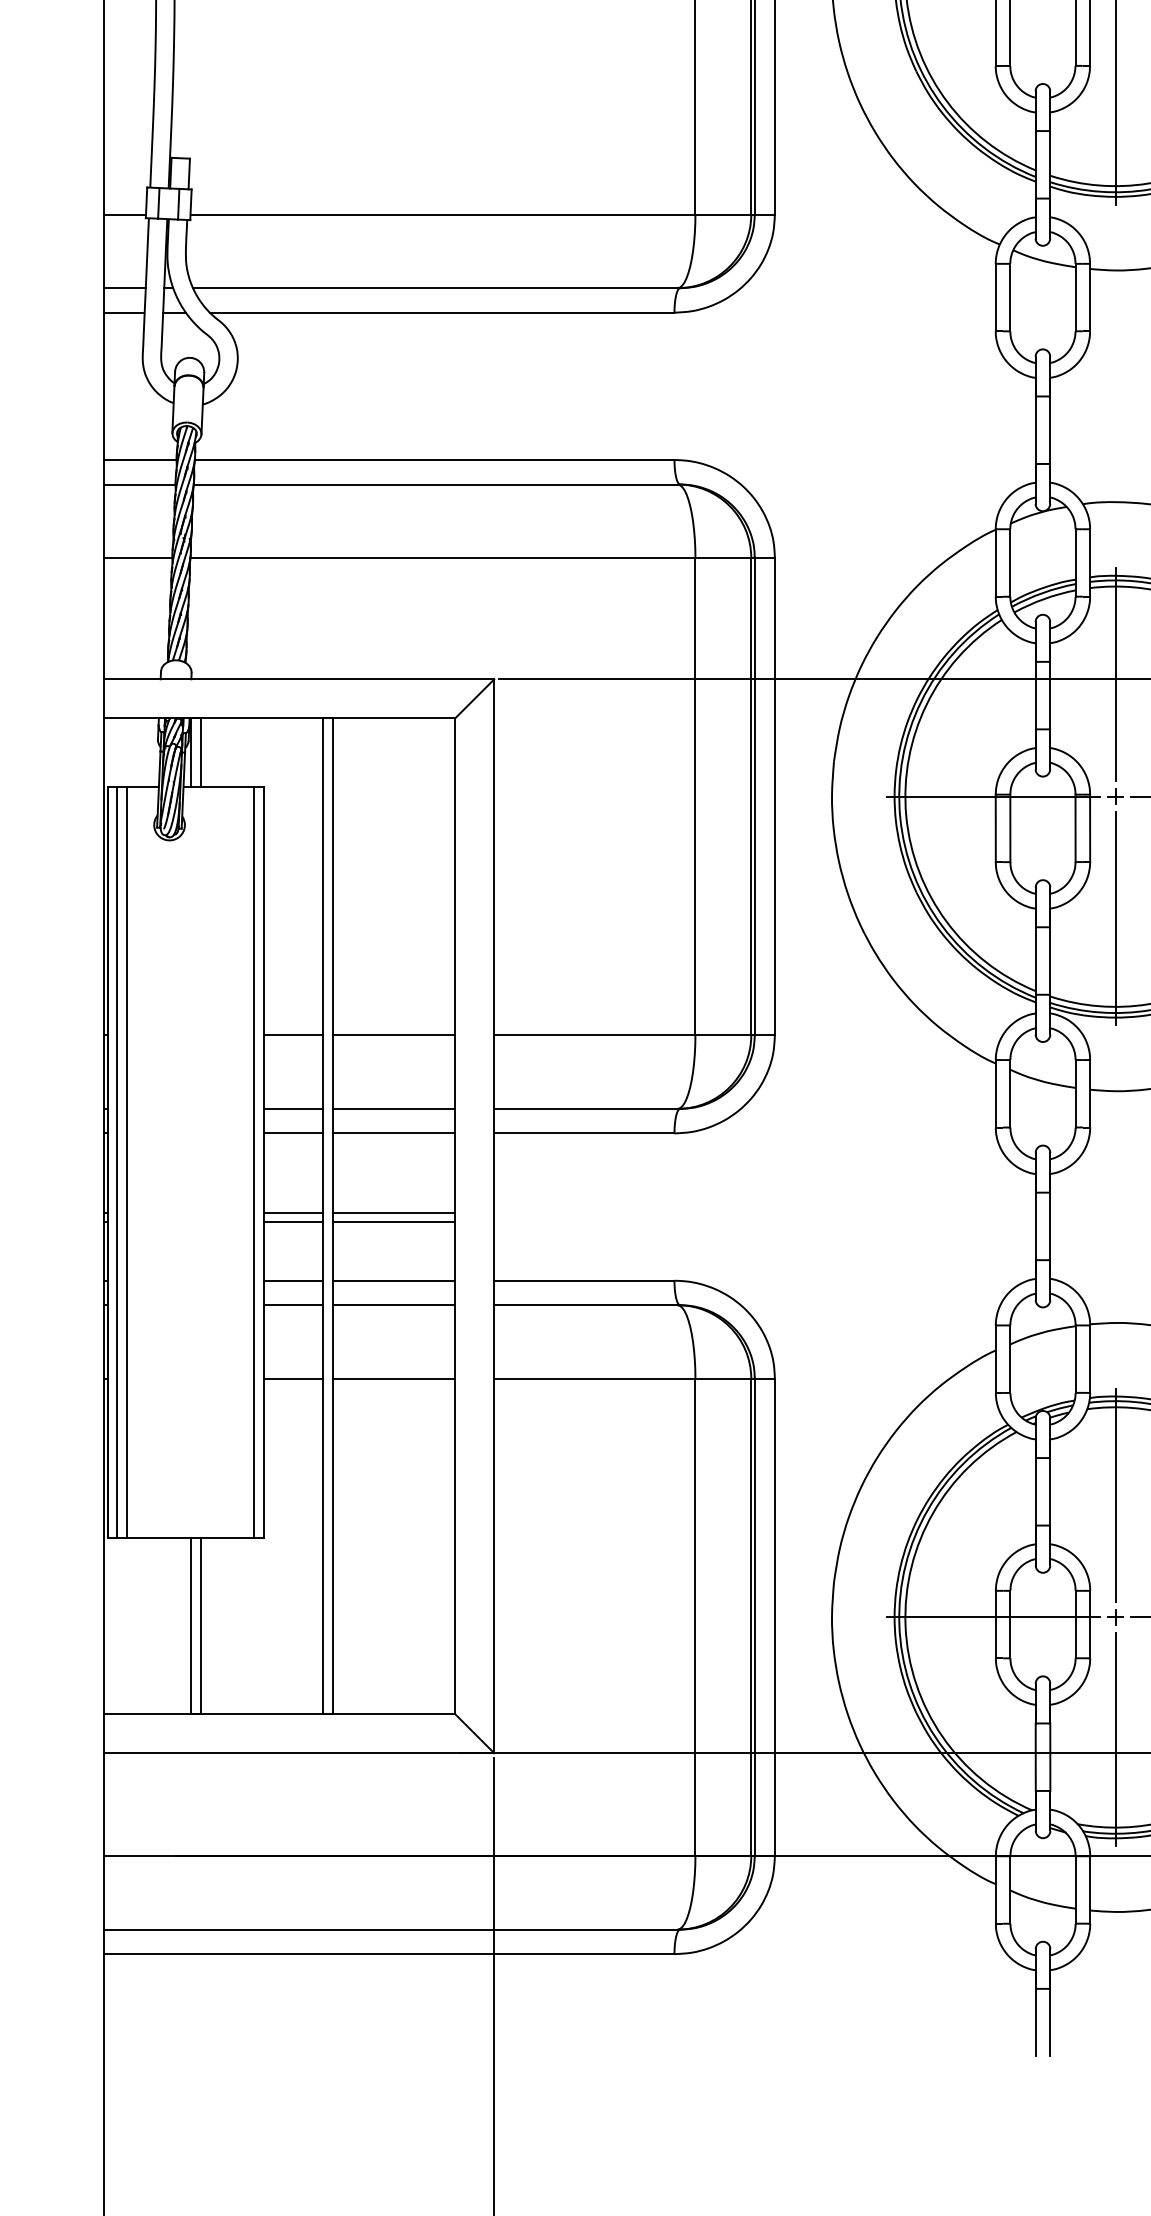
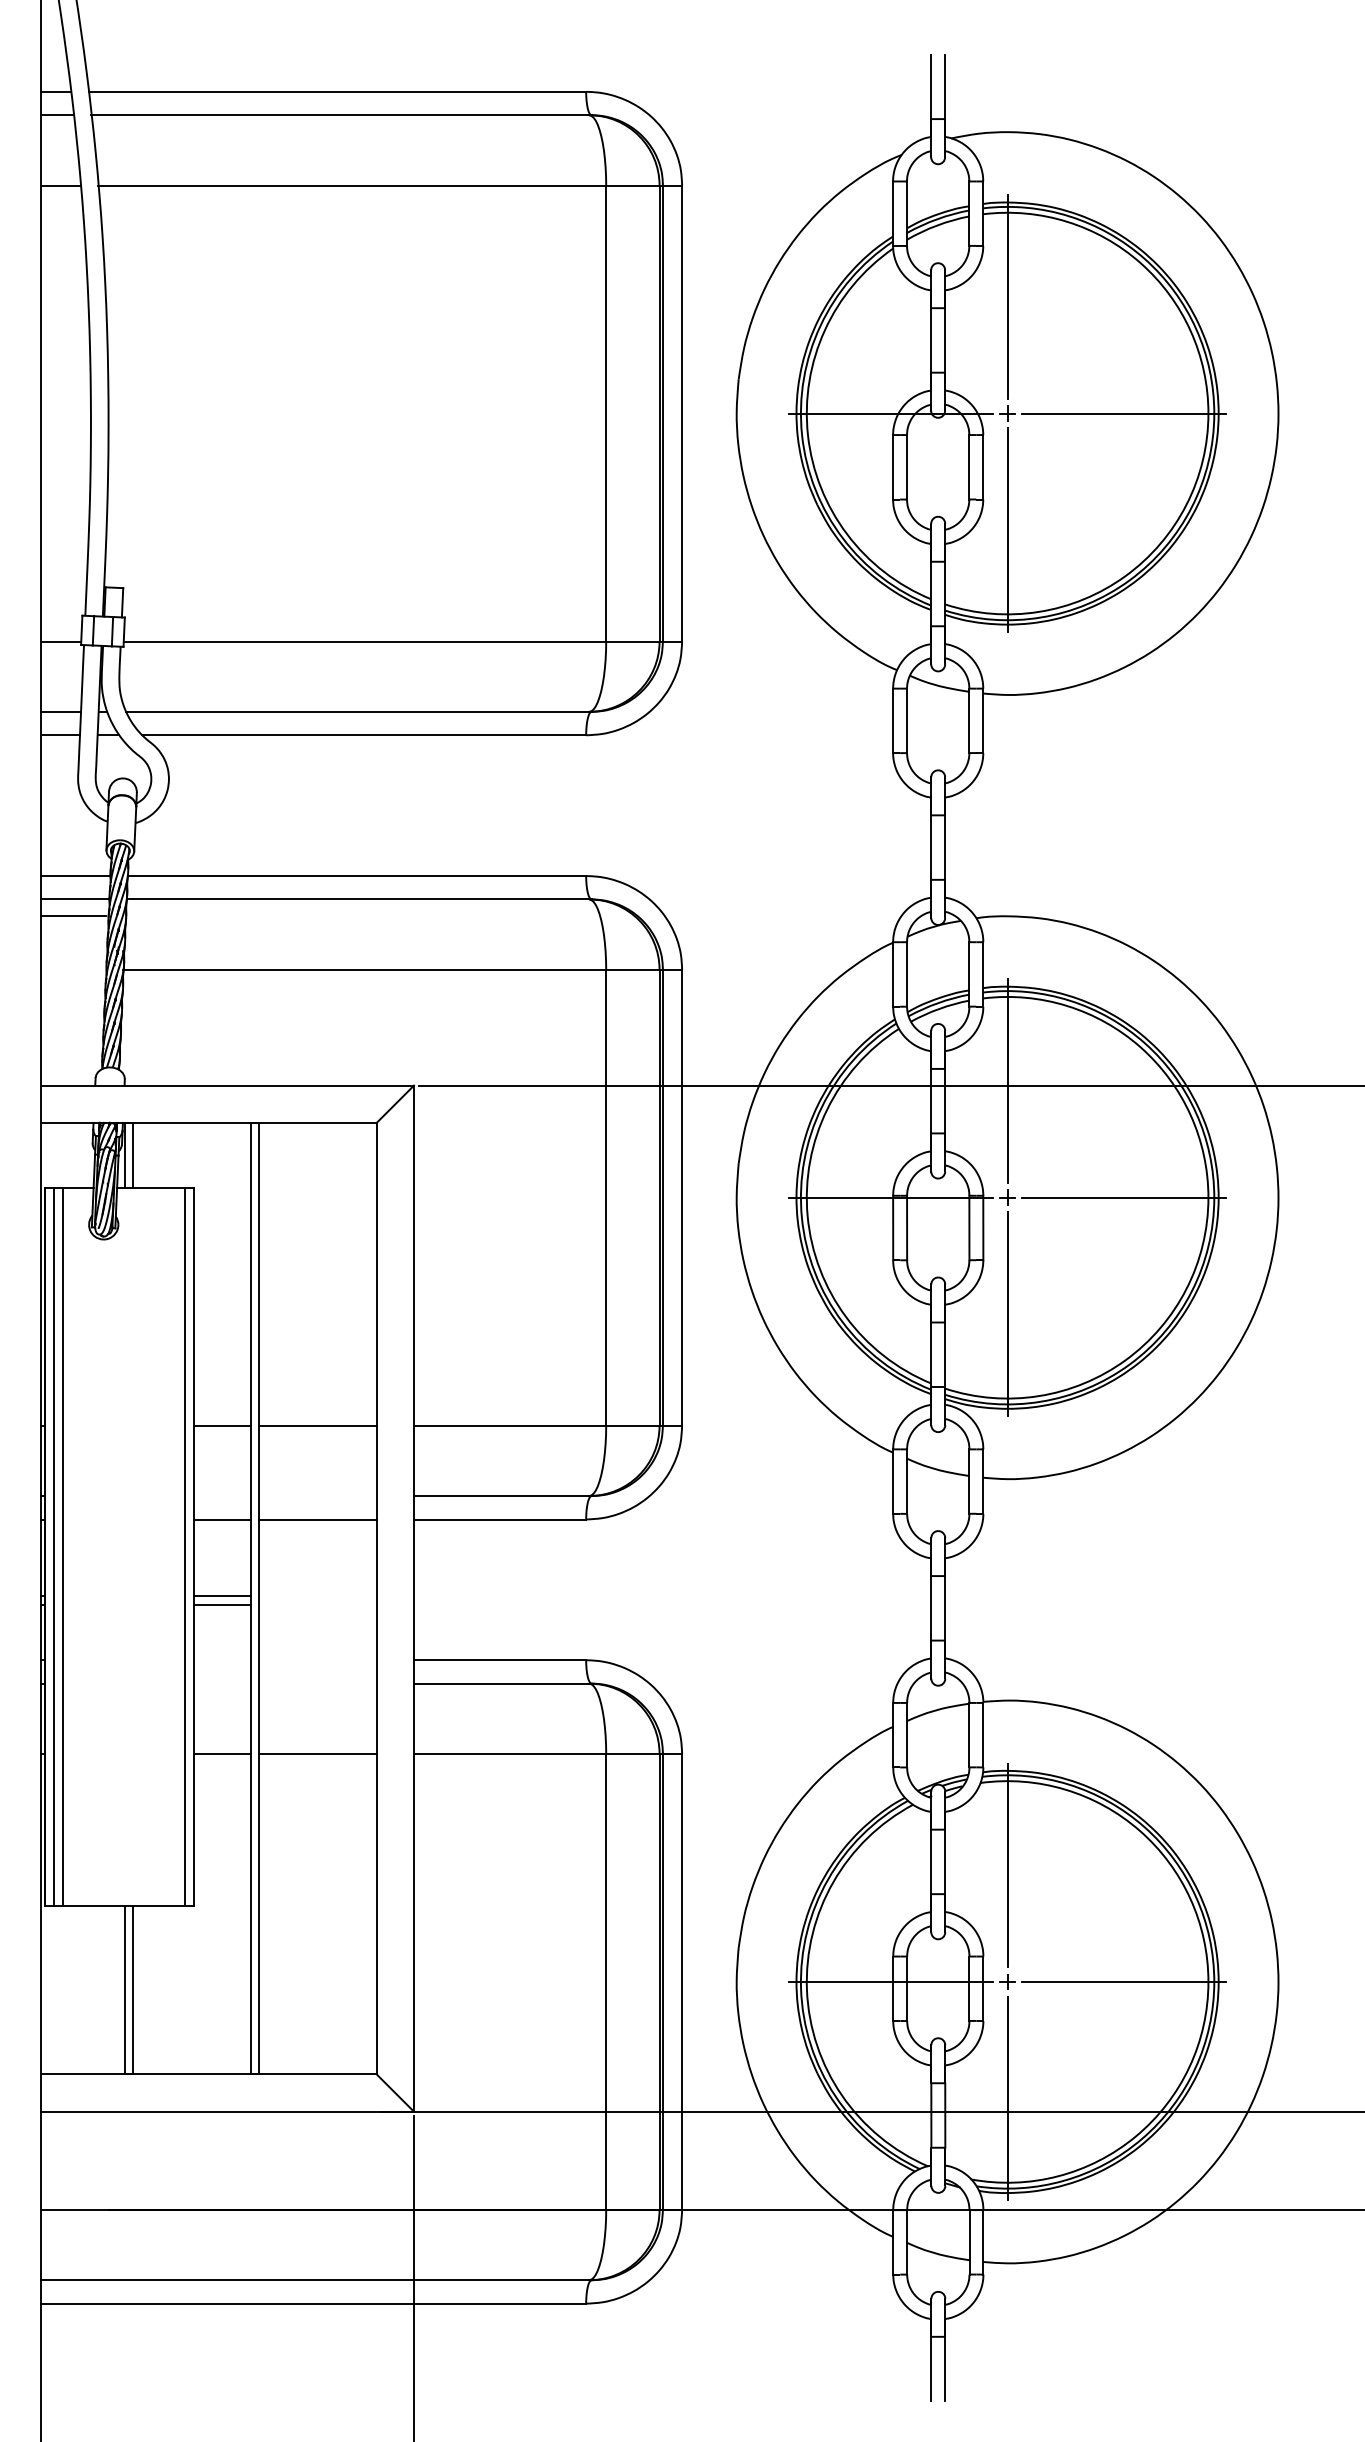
line: (137, 557) -> (73, 915), moved
line: (292, 1109) -> (221, 1496), removed
line: (393, 1109) -> (317, 1496), removed
line: (393, 1212) -> (317, 1595), removed
line: (393, 1222) -> (317, 1604), removed
line: (292, 1281) -> (221, 1660), removed
line: (393, 1281) -> (317, 1660), removed
line: (292, 1305) -> (221, 1683), removed
line: (393, 1305) -> (317, 1683), removed

